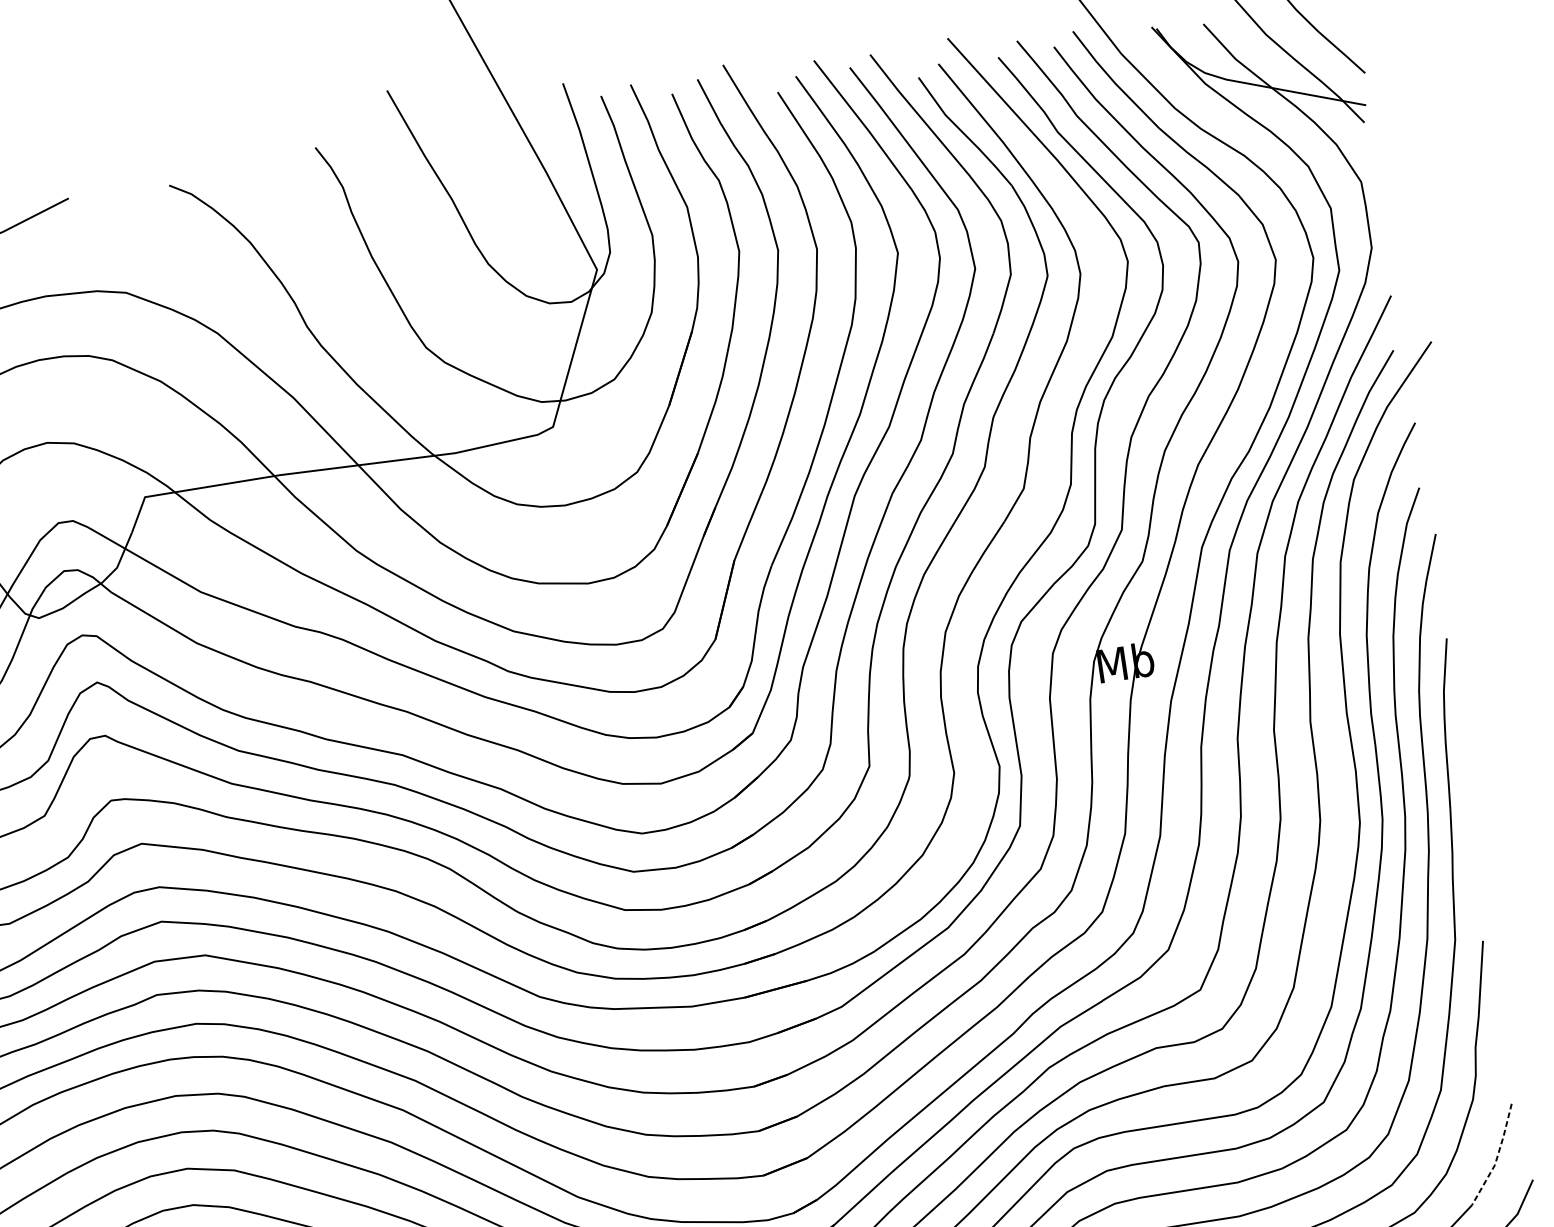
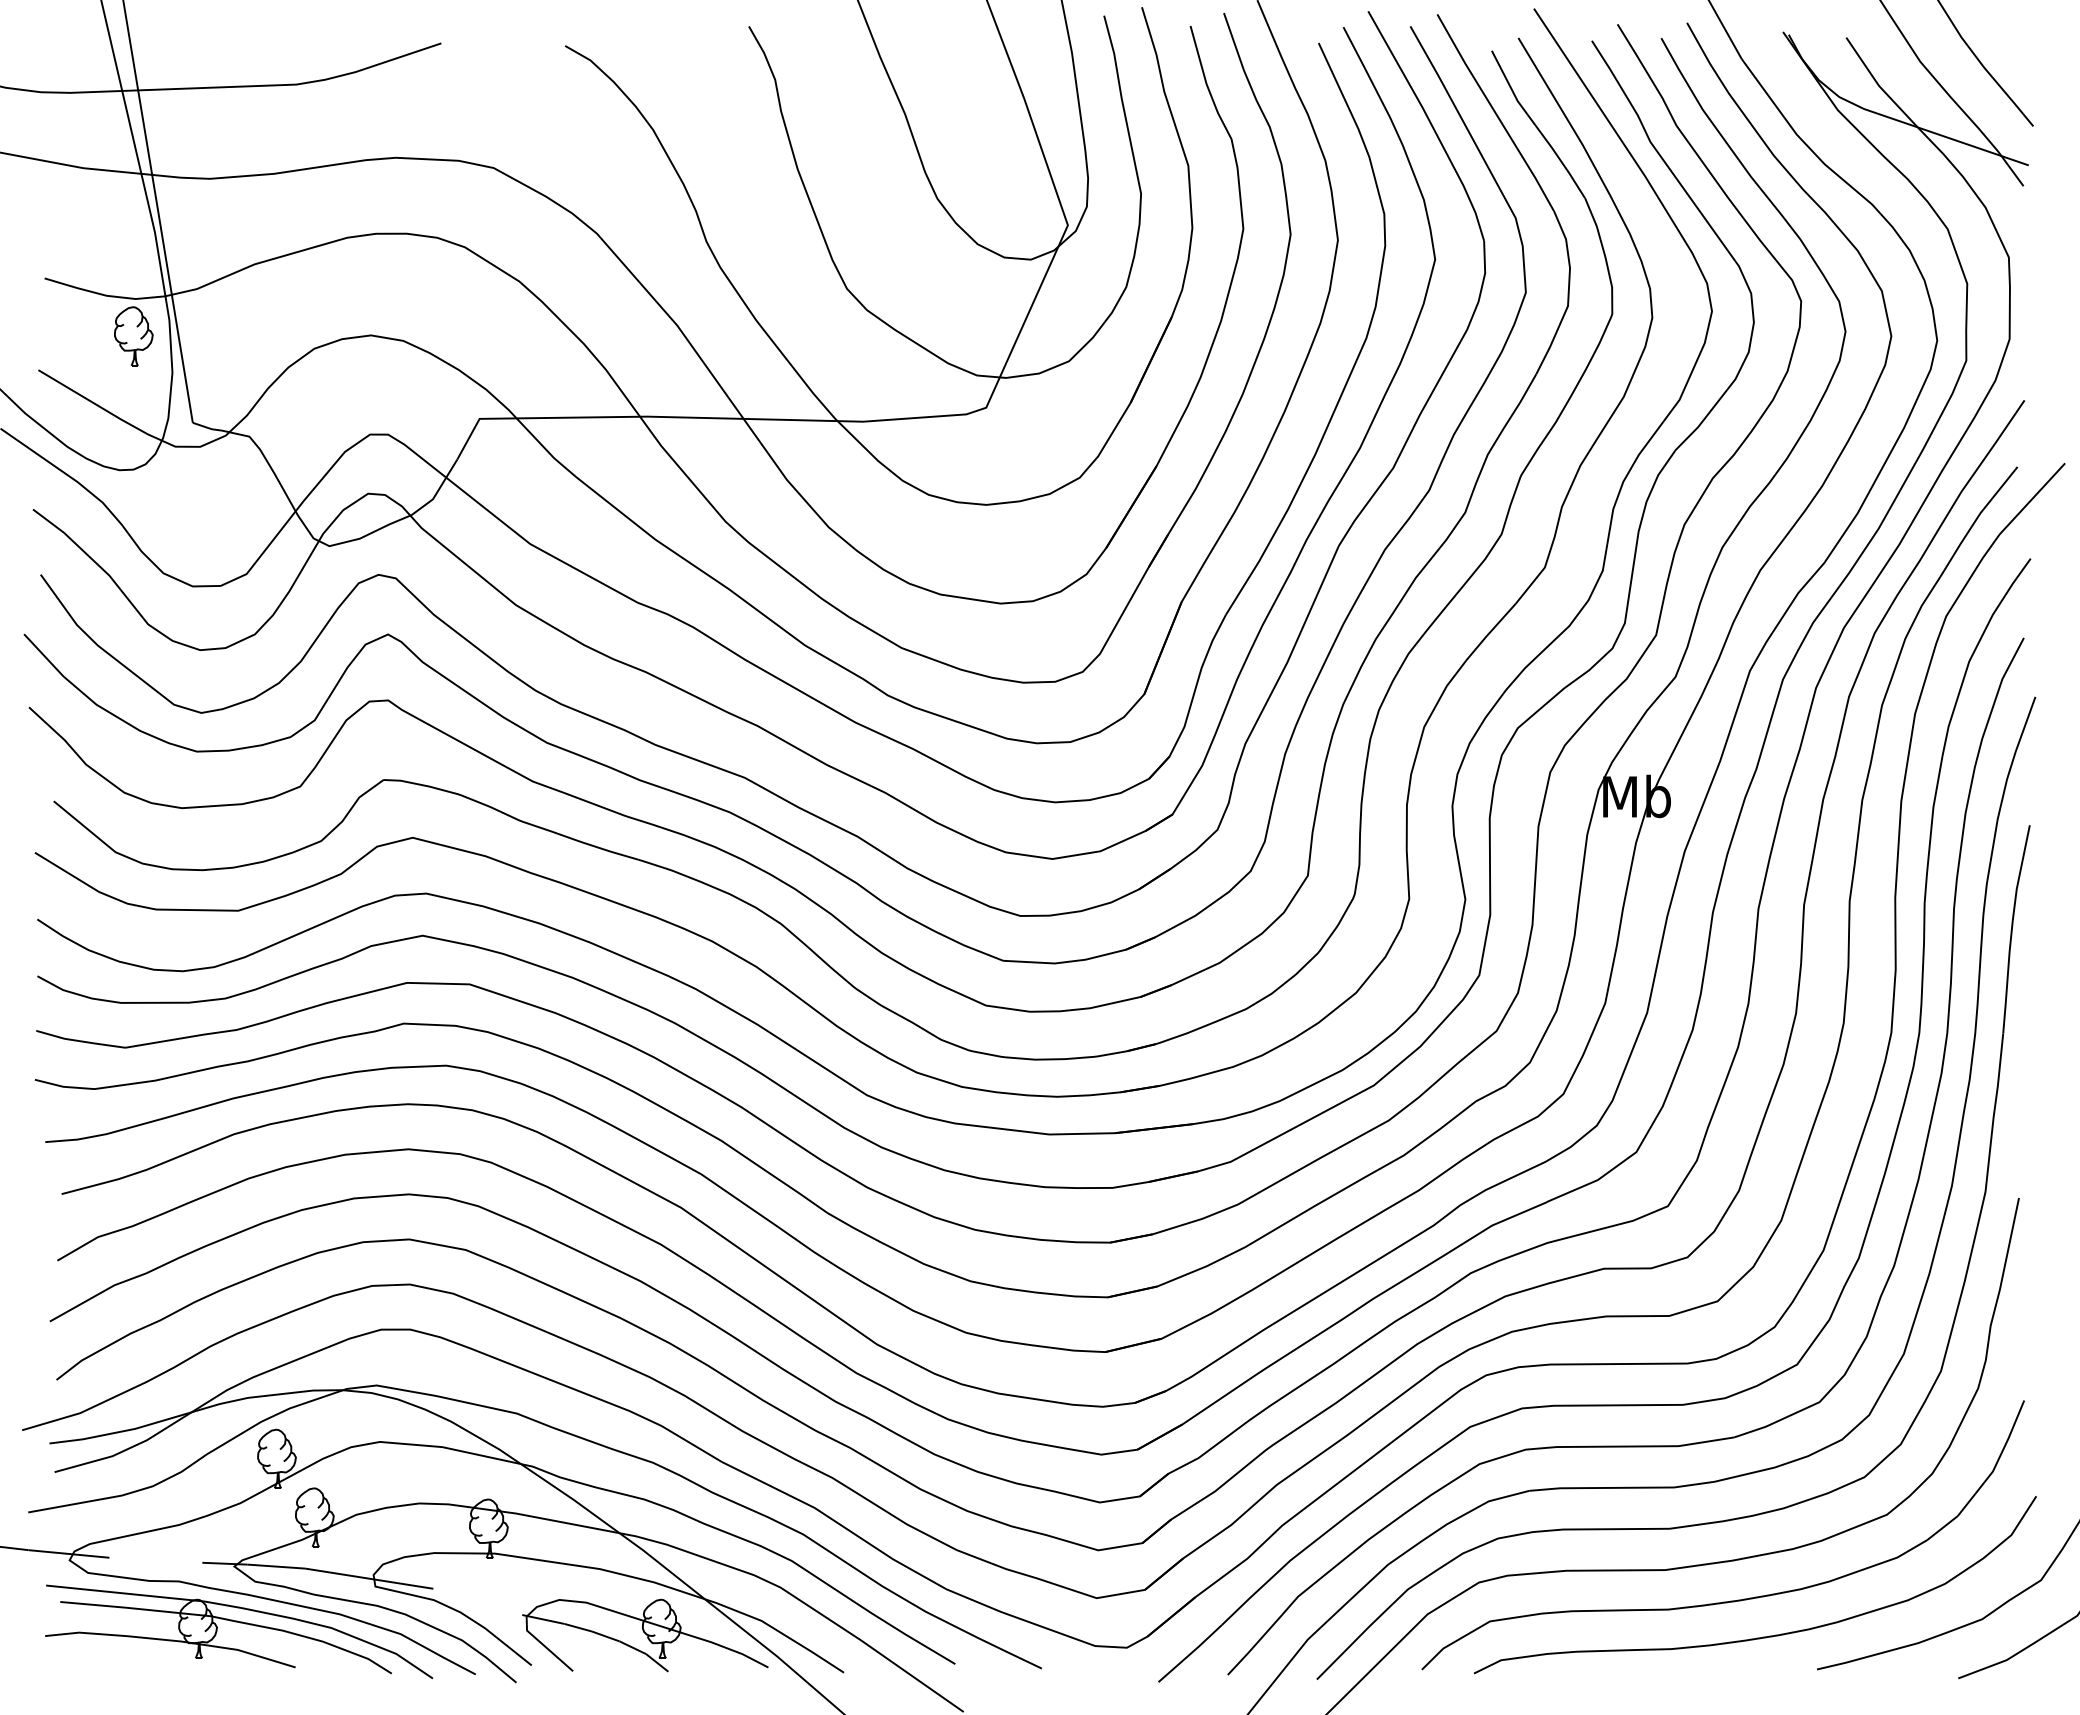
line: (1497, 1156) -> (1997, 1461), dashed -> solid

